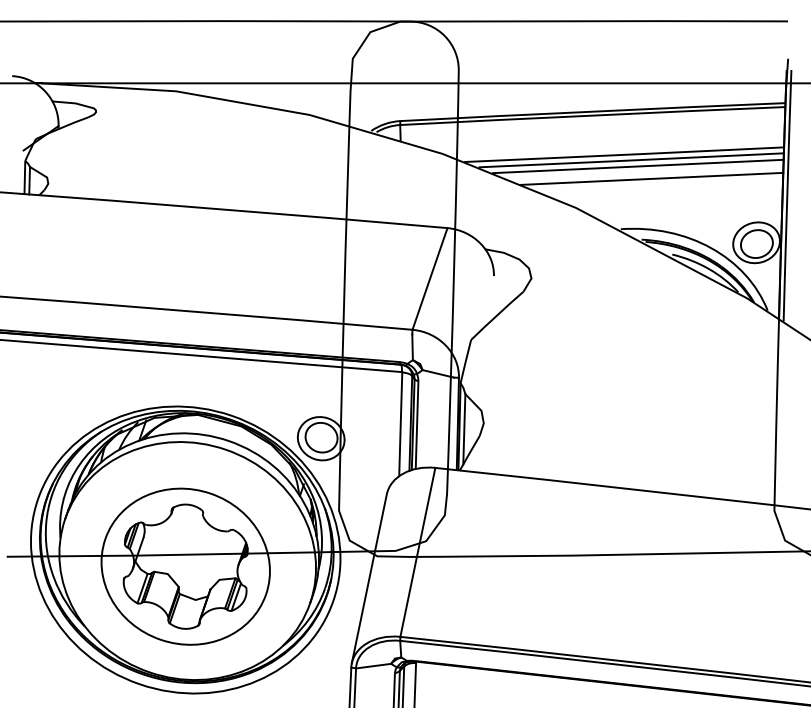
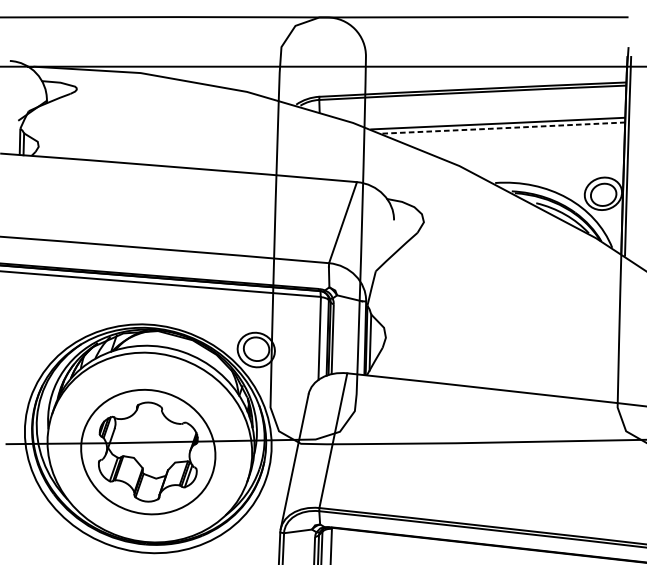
line: (631, 160) -> (503, 128), solid -> dashed
line: (637, 166) -> (508, 133), removed
line: (652, 178) -> (520, 142), removed

